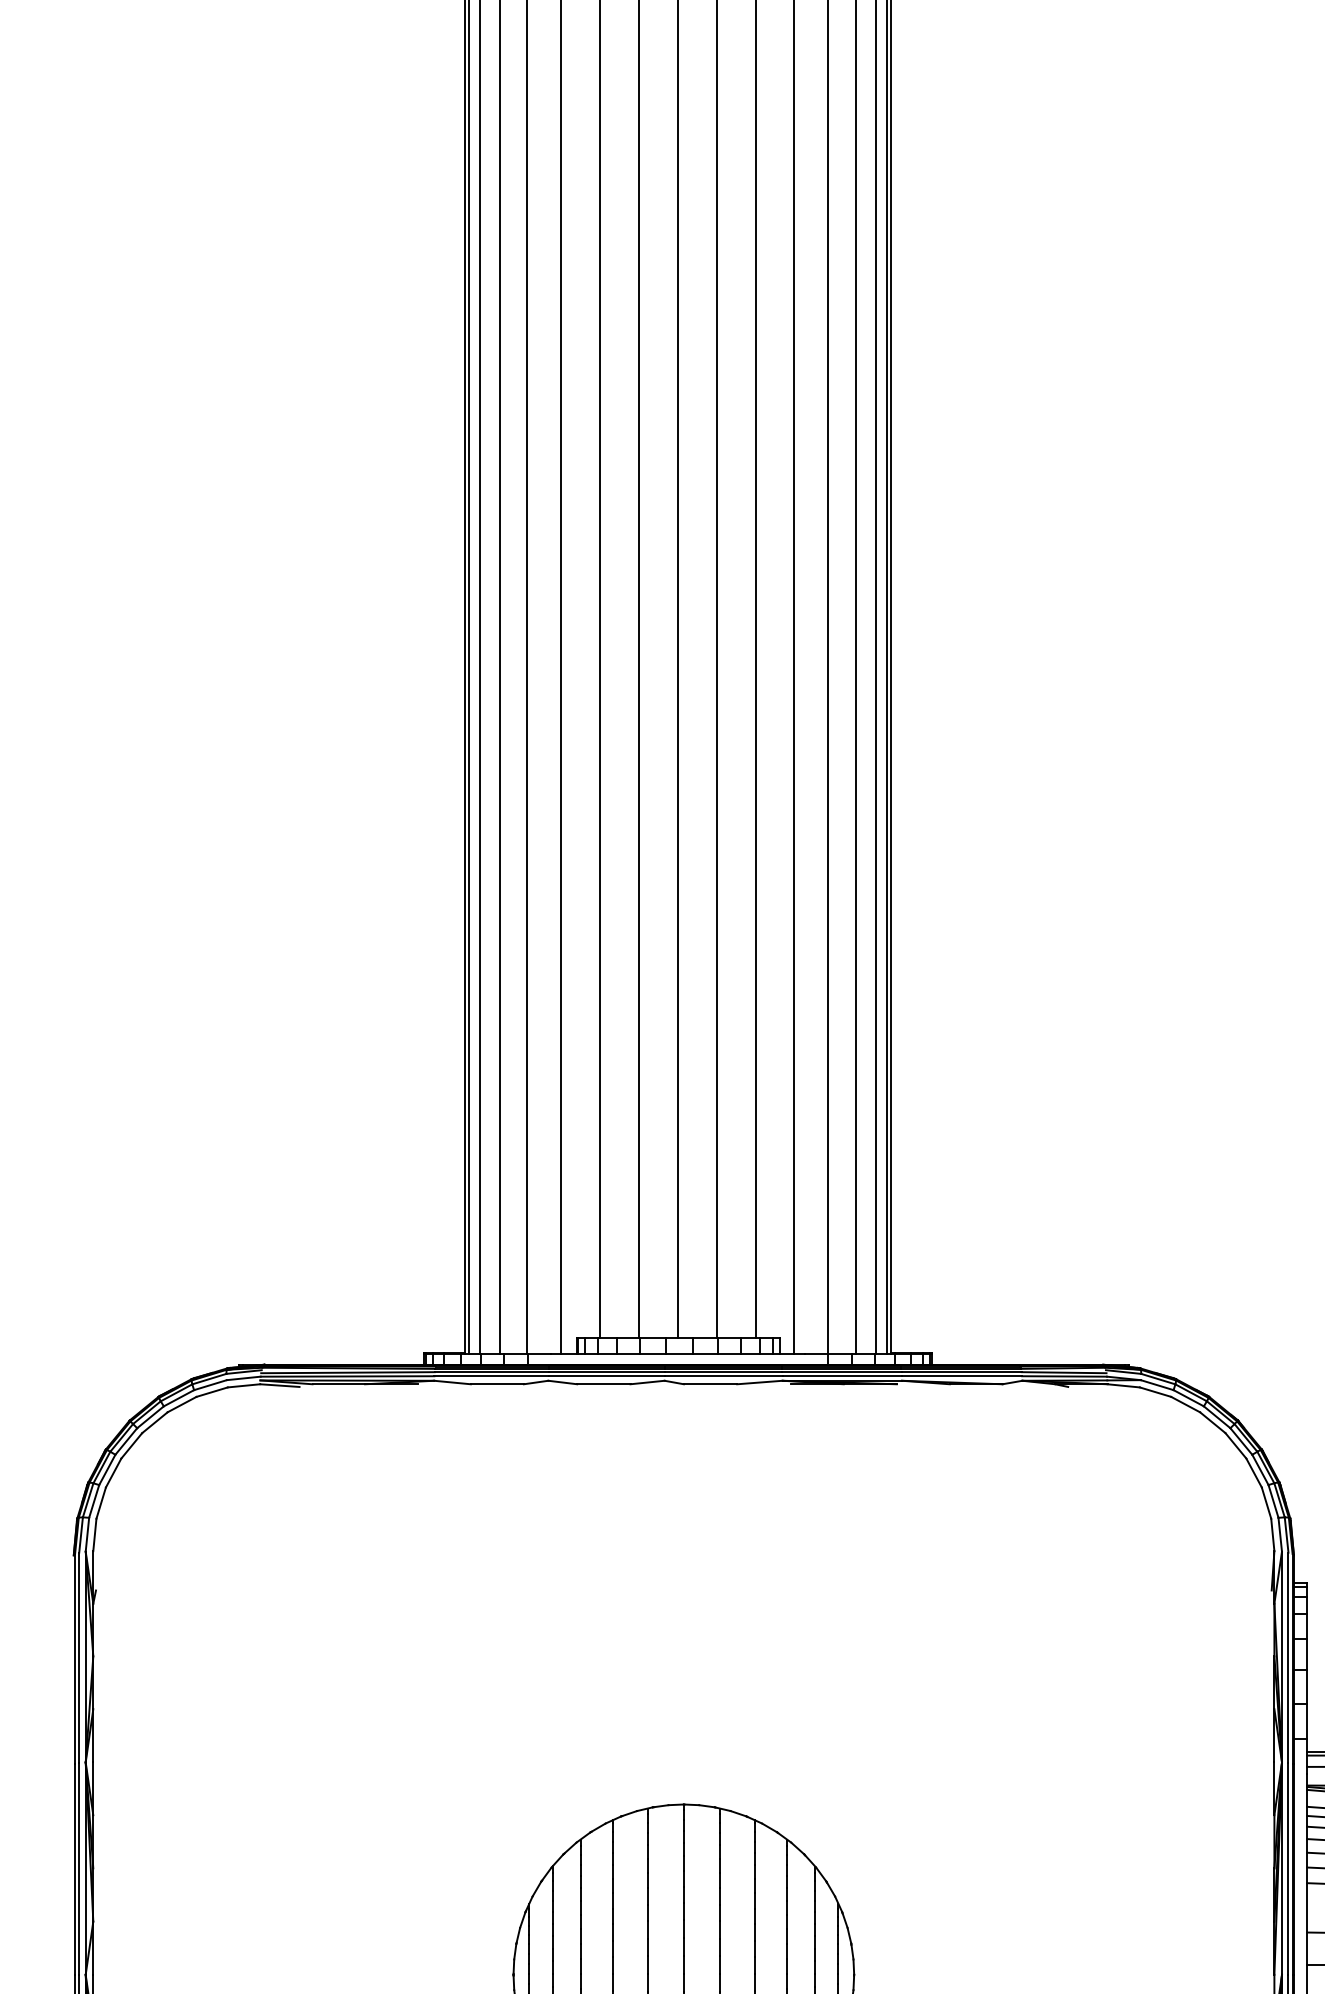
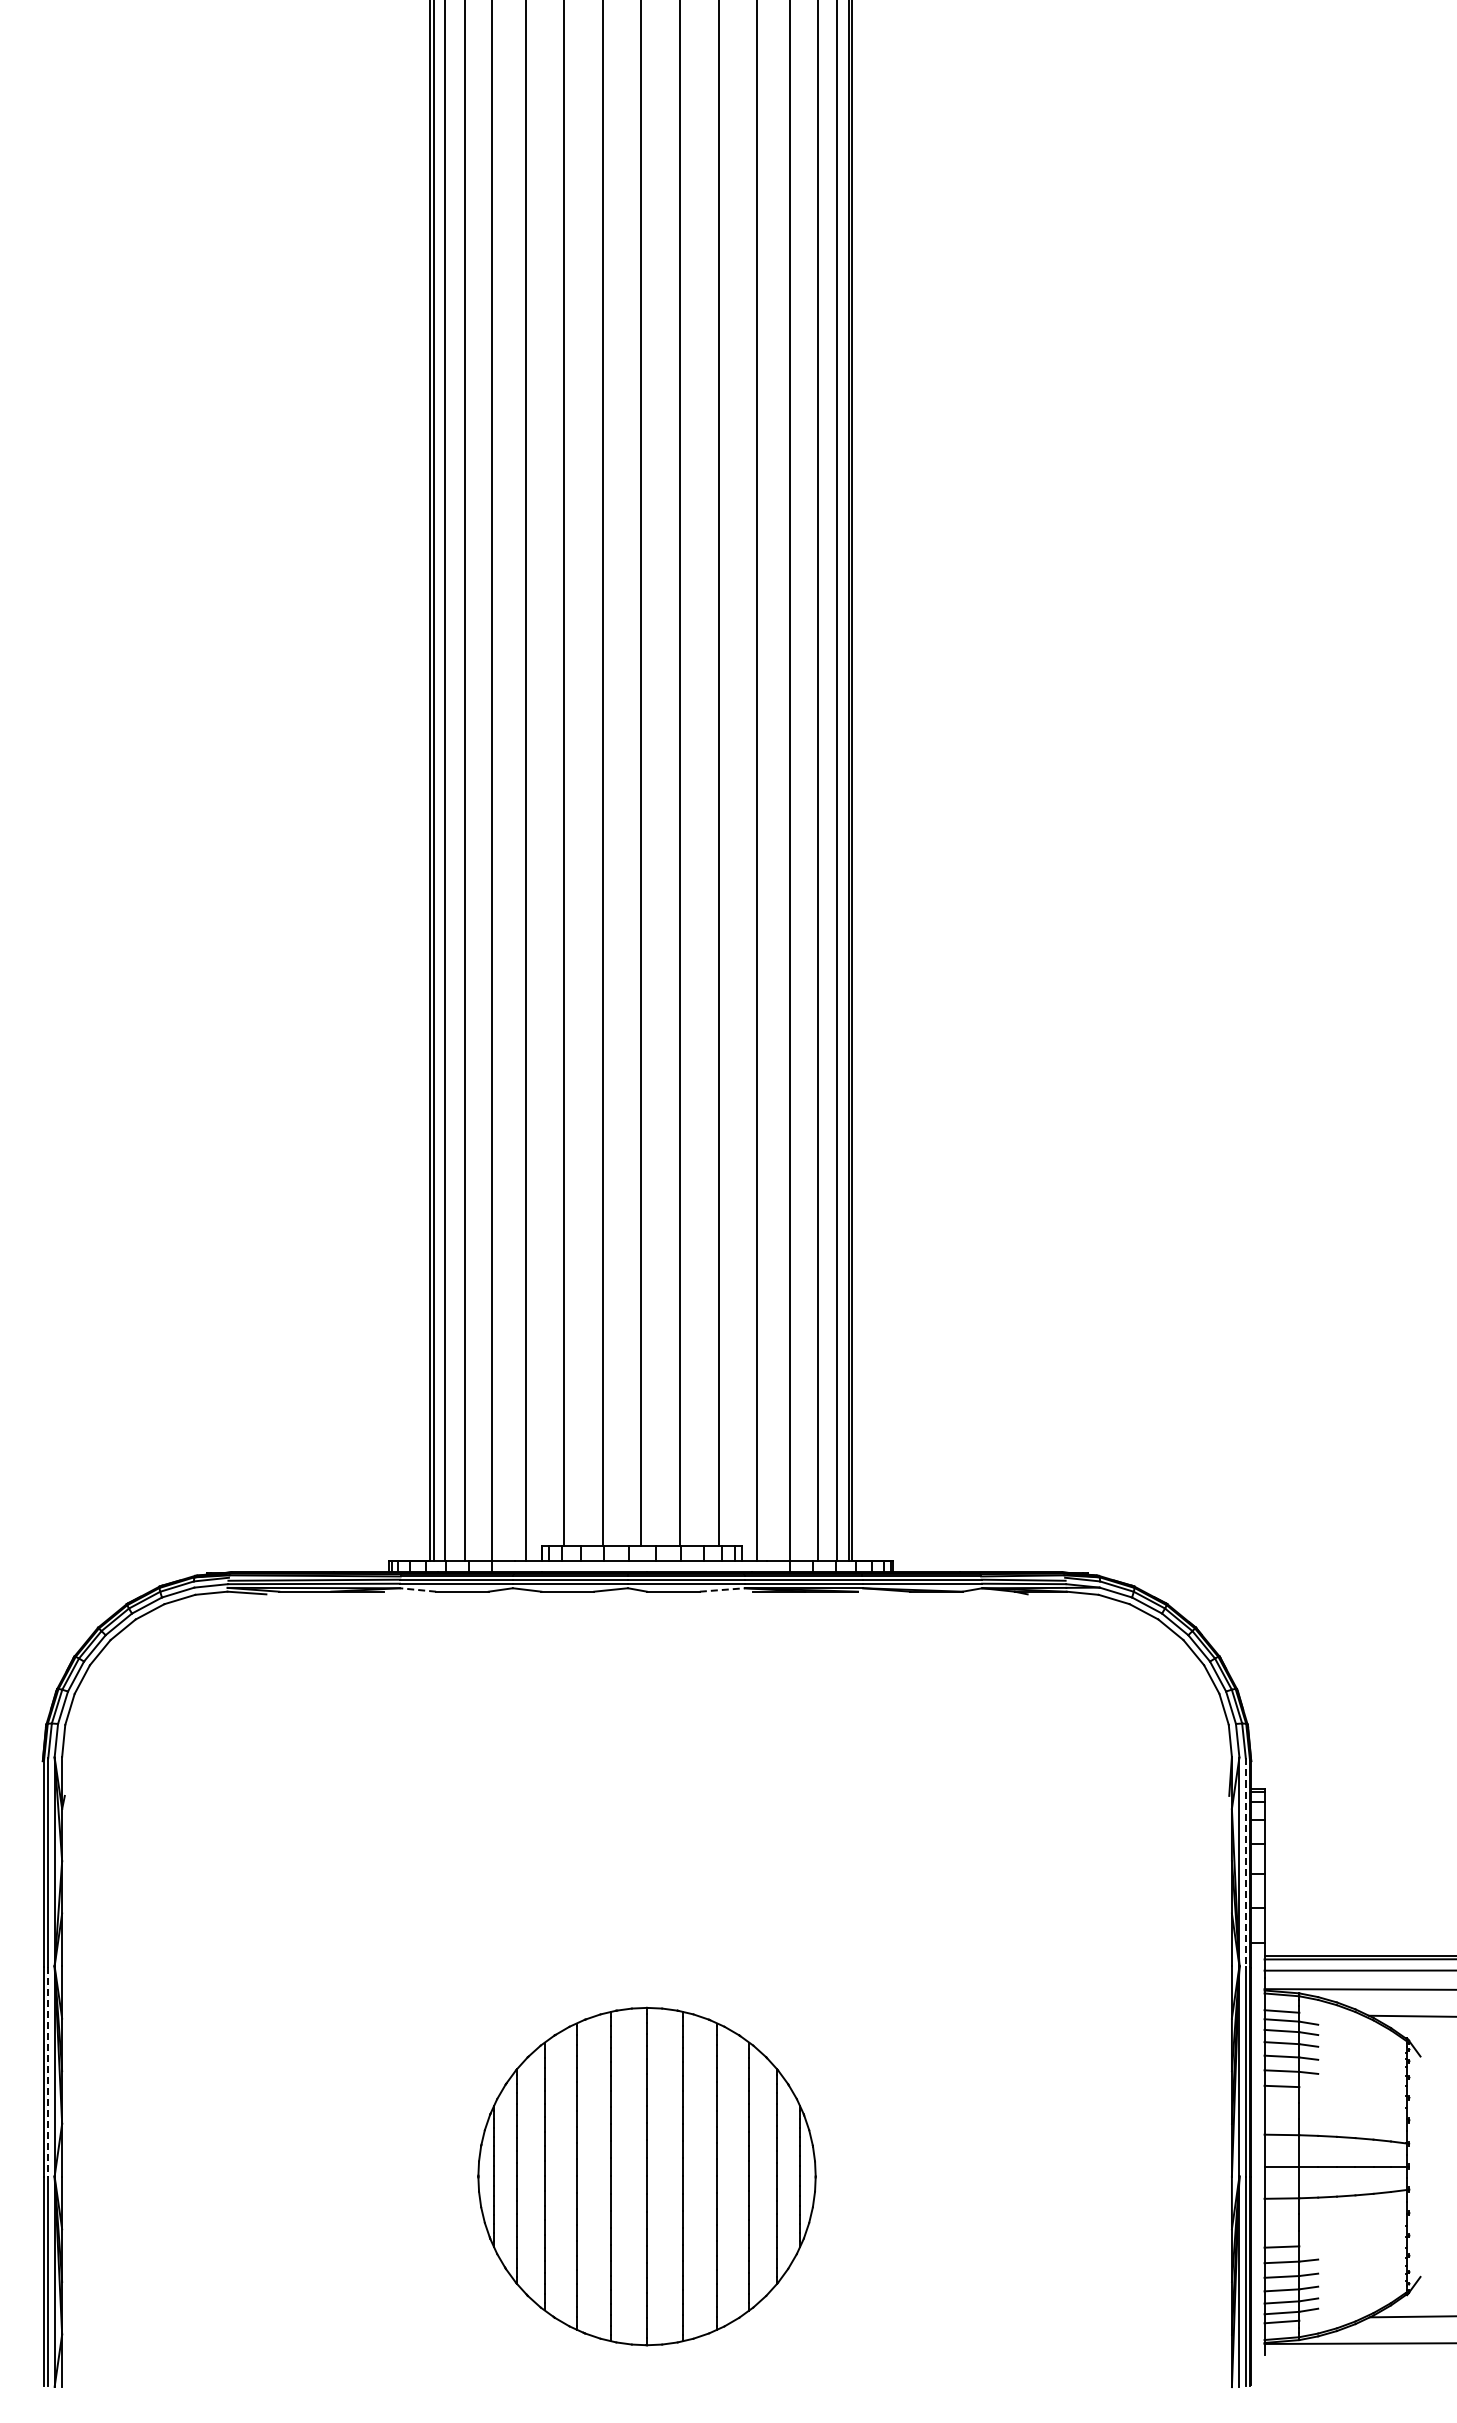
line: (452, 1382) -> (417, 1589), solid -> dashed
line: (760, 1382) -> (722, 1589), solid -> dashed
line: (1288, 1658) -> (1245, 1863), solid -> dashed
line: (79, 1868) -> (48, 2071), solid -> dashed

